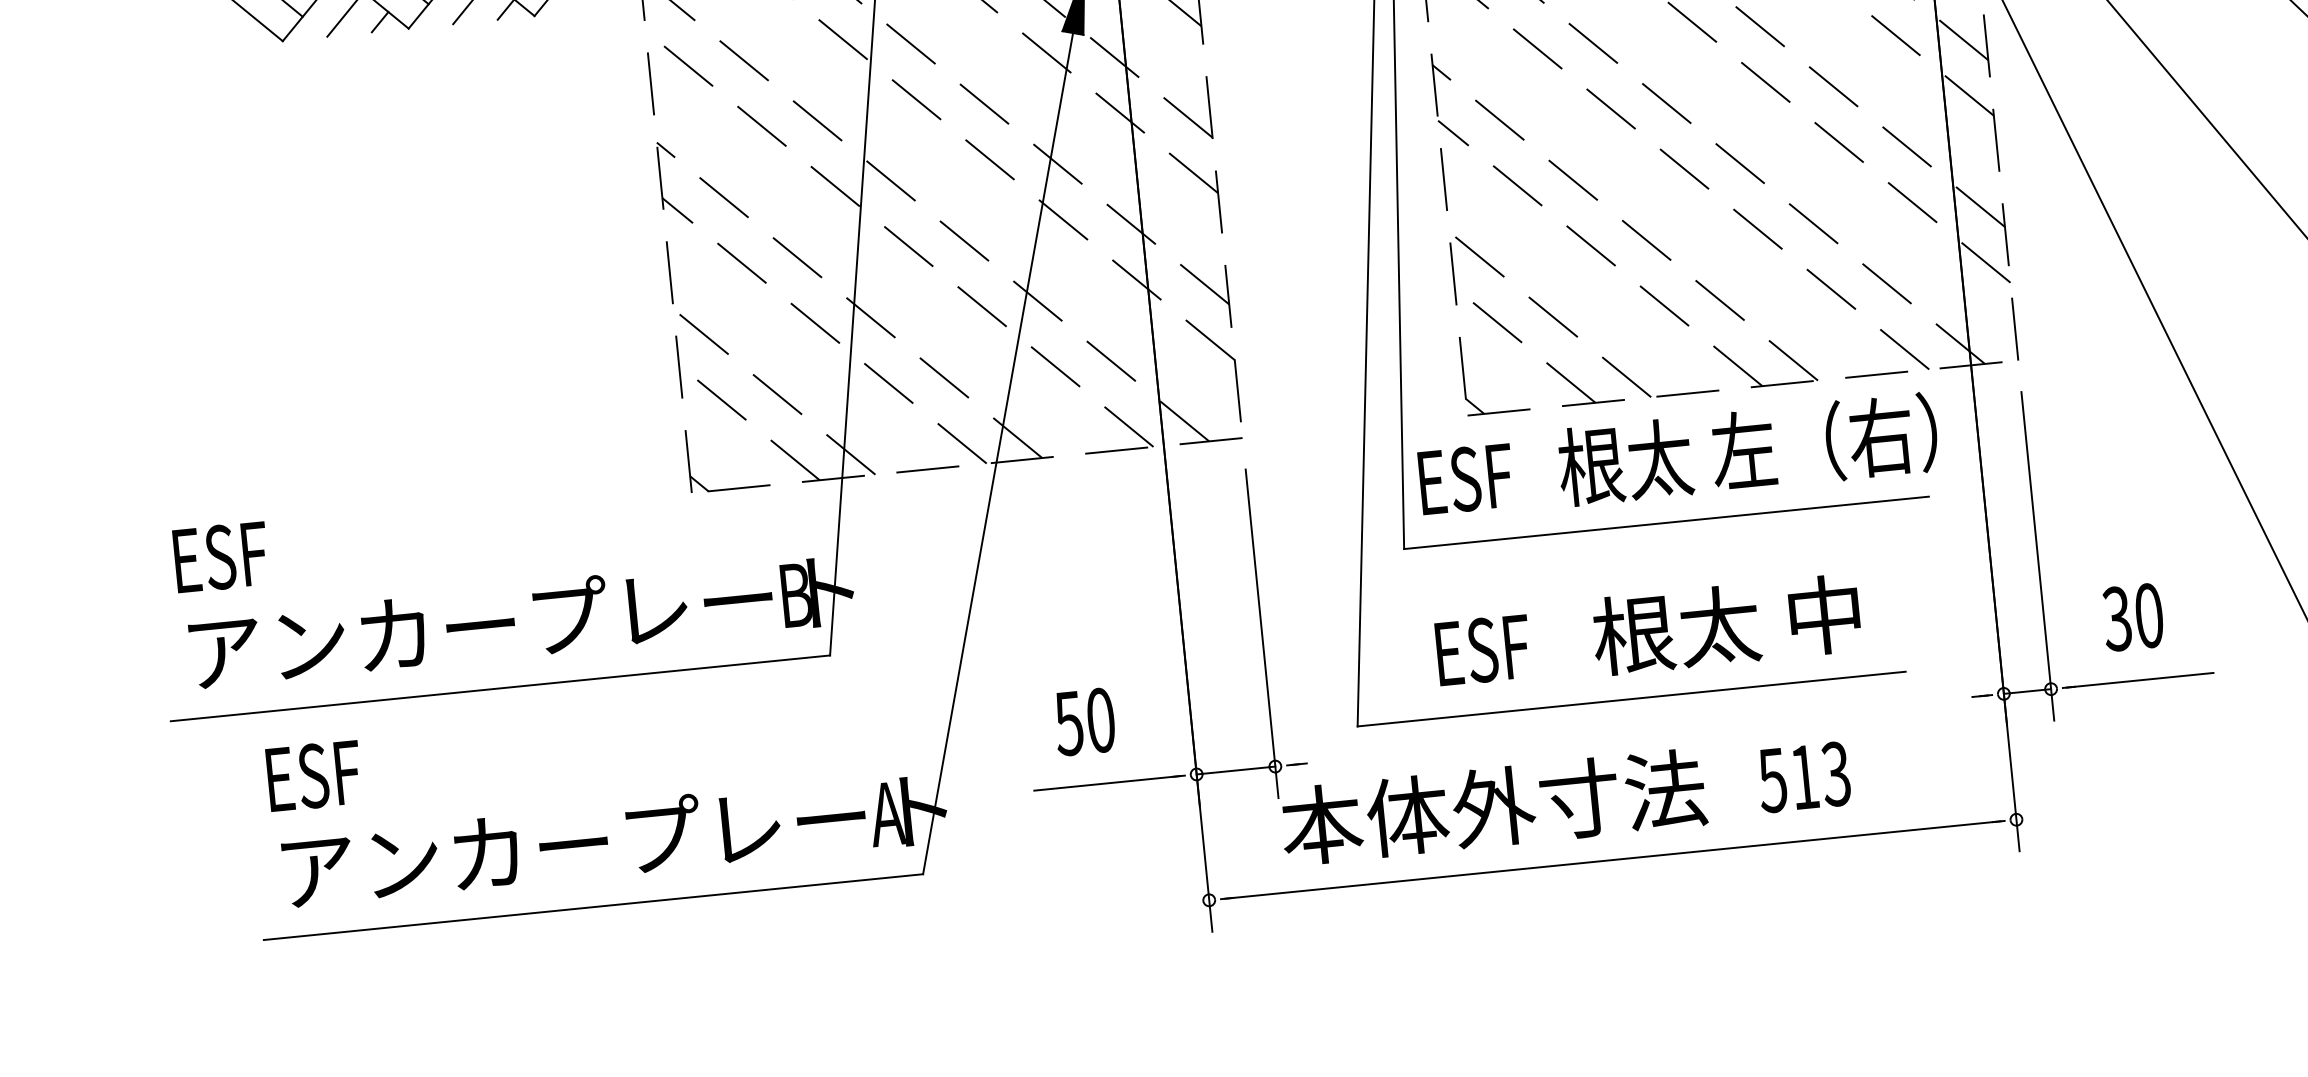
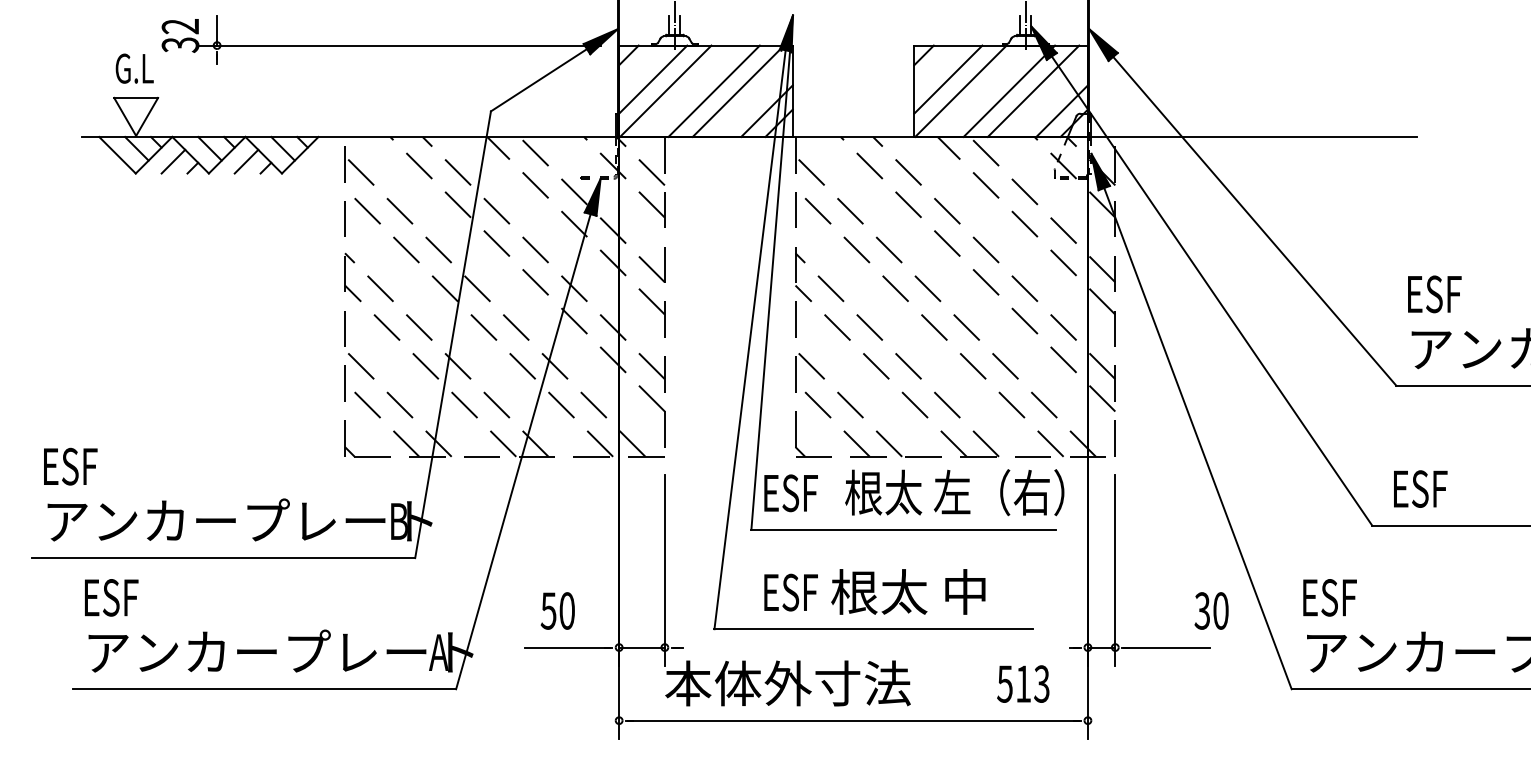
text: (2132, 616) -> (1211, 610), moved
text: (1726, 624) -> (908, 591), moved
text: (1804, 776) -> (1023, 683), moved

